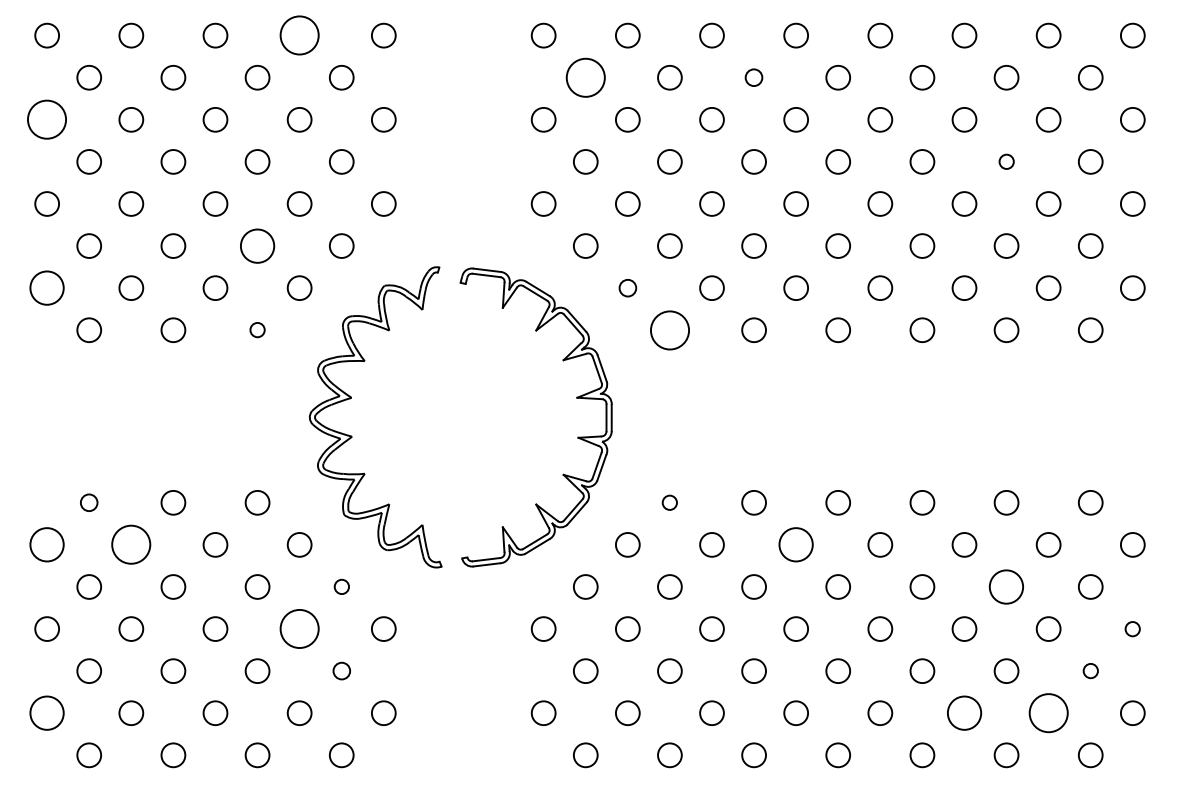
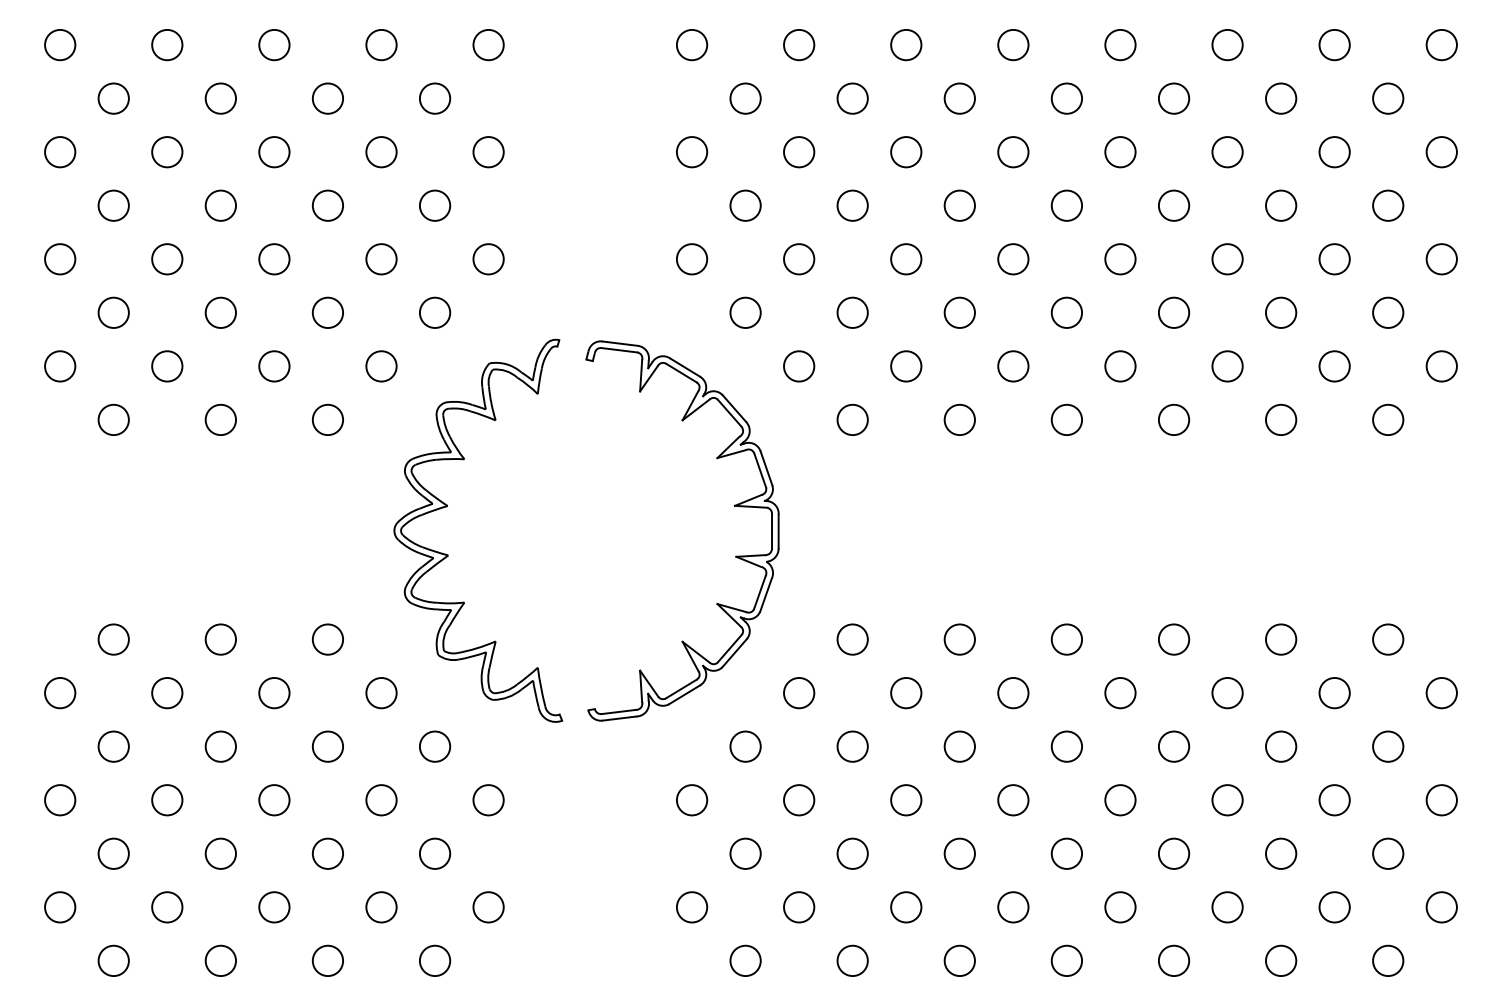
circle: (299, 35) -> (381, 45), size x0.62
circle: (585, 77) -> (745, 98), size x0.62
circle: (753, 77) -> (959, 98), size x1.43
circle: (47, 120) -> (60, 152), size x0.62
circle: (1006, 161) -> (1281, 205), size x1.67
circle: (257, 245) -> (327, 312), size x0.71
circle: (47, 288) -> (60, 366), size x0.71
circle: (628, 288) -> (799, 366), size x1.43
circle: (257, 329) -> (327, 419), size x1.67
circle: (669, 329) -> (852, 419), size x0.62
circle: (89, 502) -> (113, 639), size x1.43
circle: (669, 502) -> (852, 639), size x1.67
circle: (47, 545) -> (60, 693), size x0.71
circle: (131, 545) -> (167, 693), size x0.62
circle: (796, 545) -> (1013, 693), size x0.71
circle: (342, 586) -> (435, 746), size x1.67
circle: (1006, 586) -> (1281, 746), size x0.71
circle: (299, 629) -> (381, 800), size x0.62
circle: (1132, 629) -> (1441, 800), size x1.67
circle: (342, 670) -> (435, 853), size x1.43
circle: (1090, 670) -> (1388, 853), size x1.67
circle: (47, 713) -> (60, 907), size x0.71
circle: (964, 713) -> (1227, 907), size x0.71
circle: (1048, 713) -> (1334, 907), size x0.62

